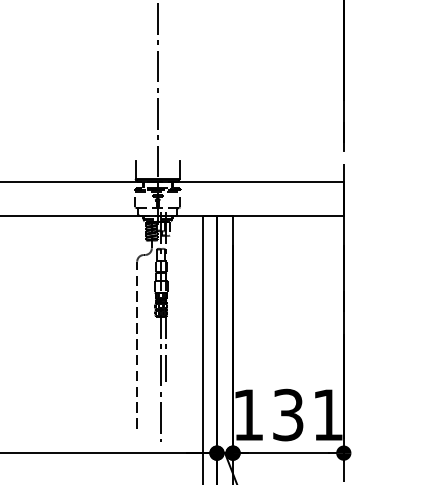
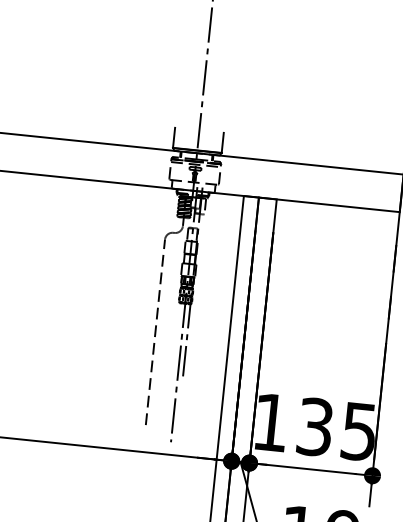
text: (327, 415) -> (358, 432), 131 -> 135

